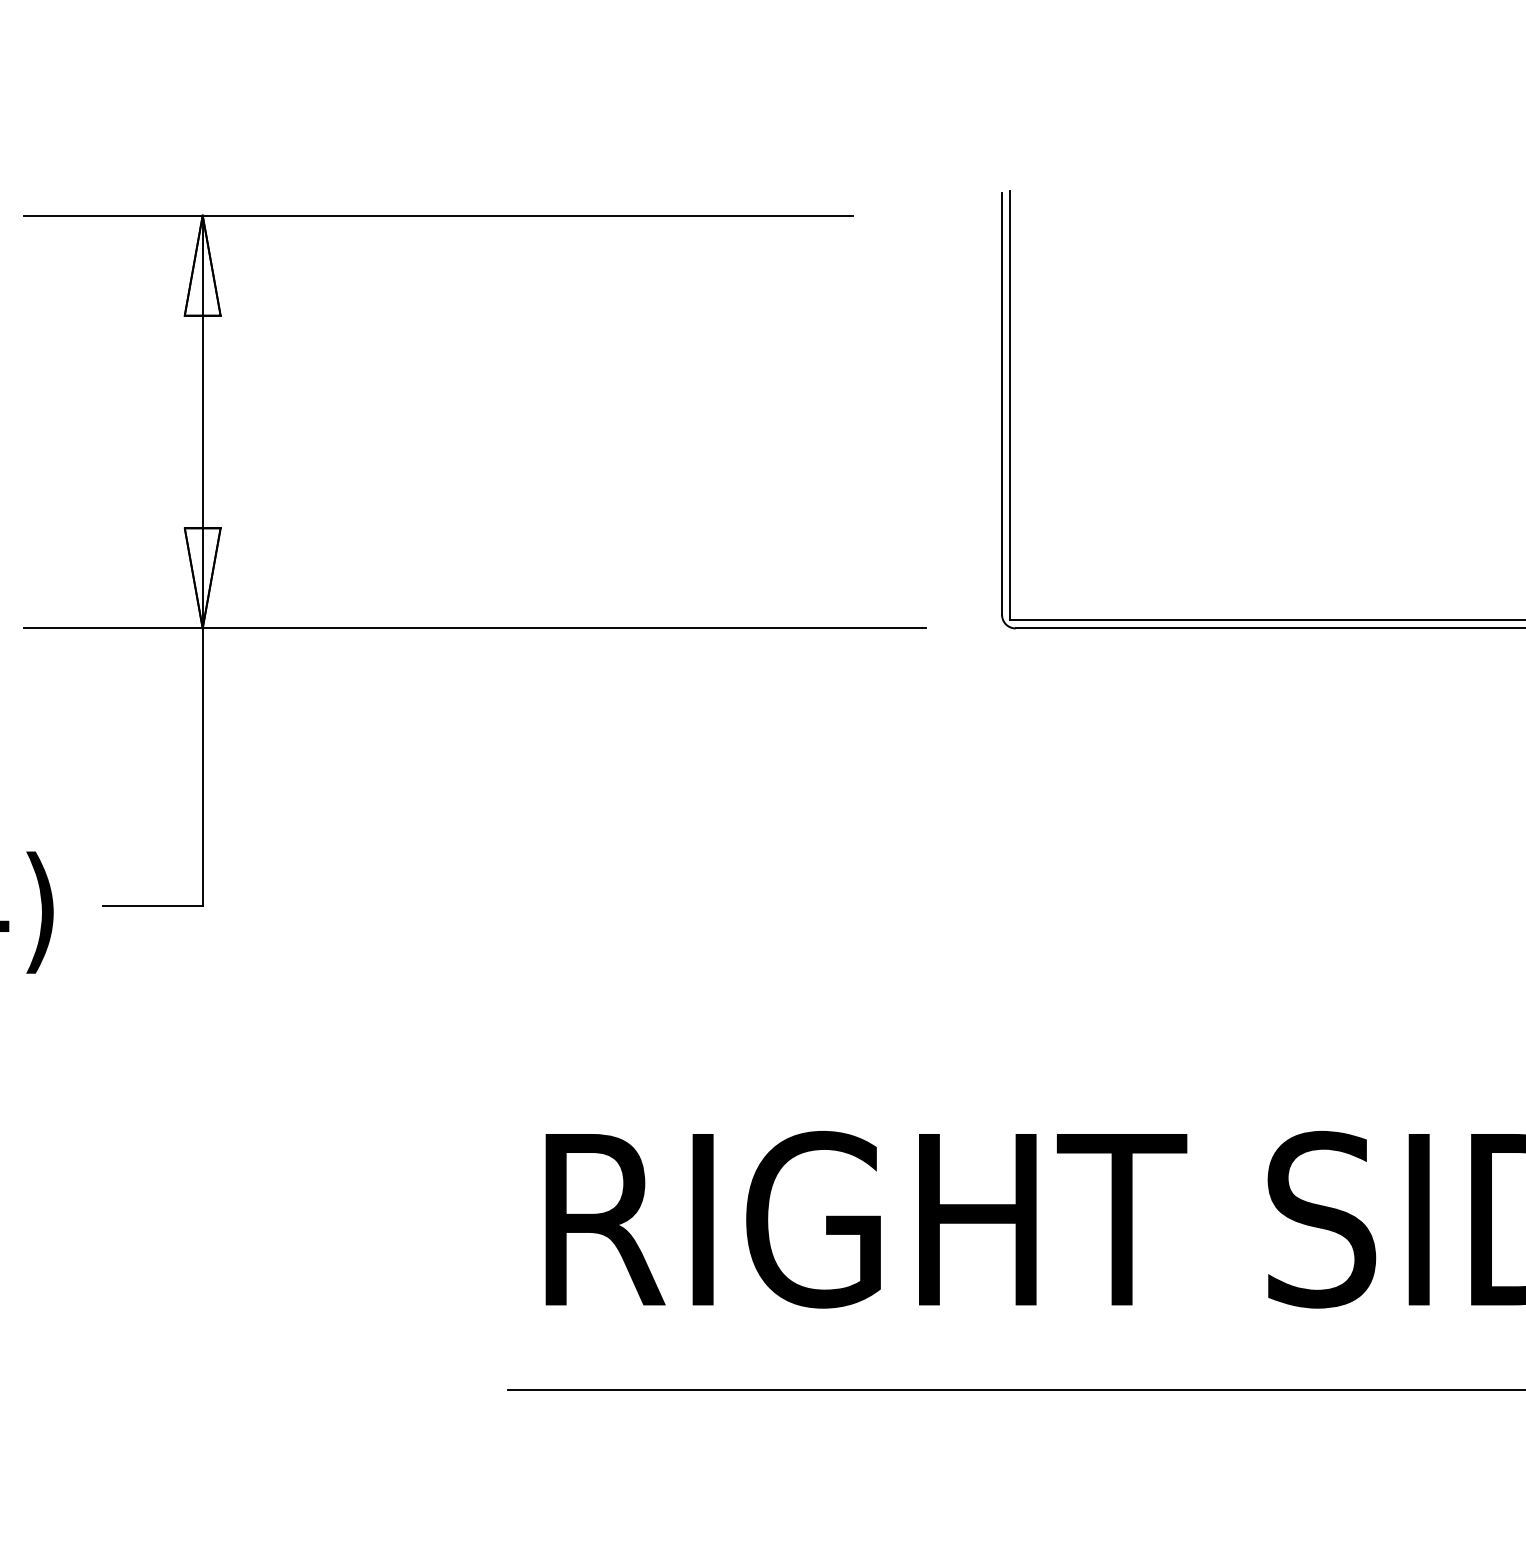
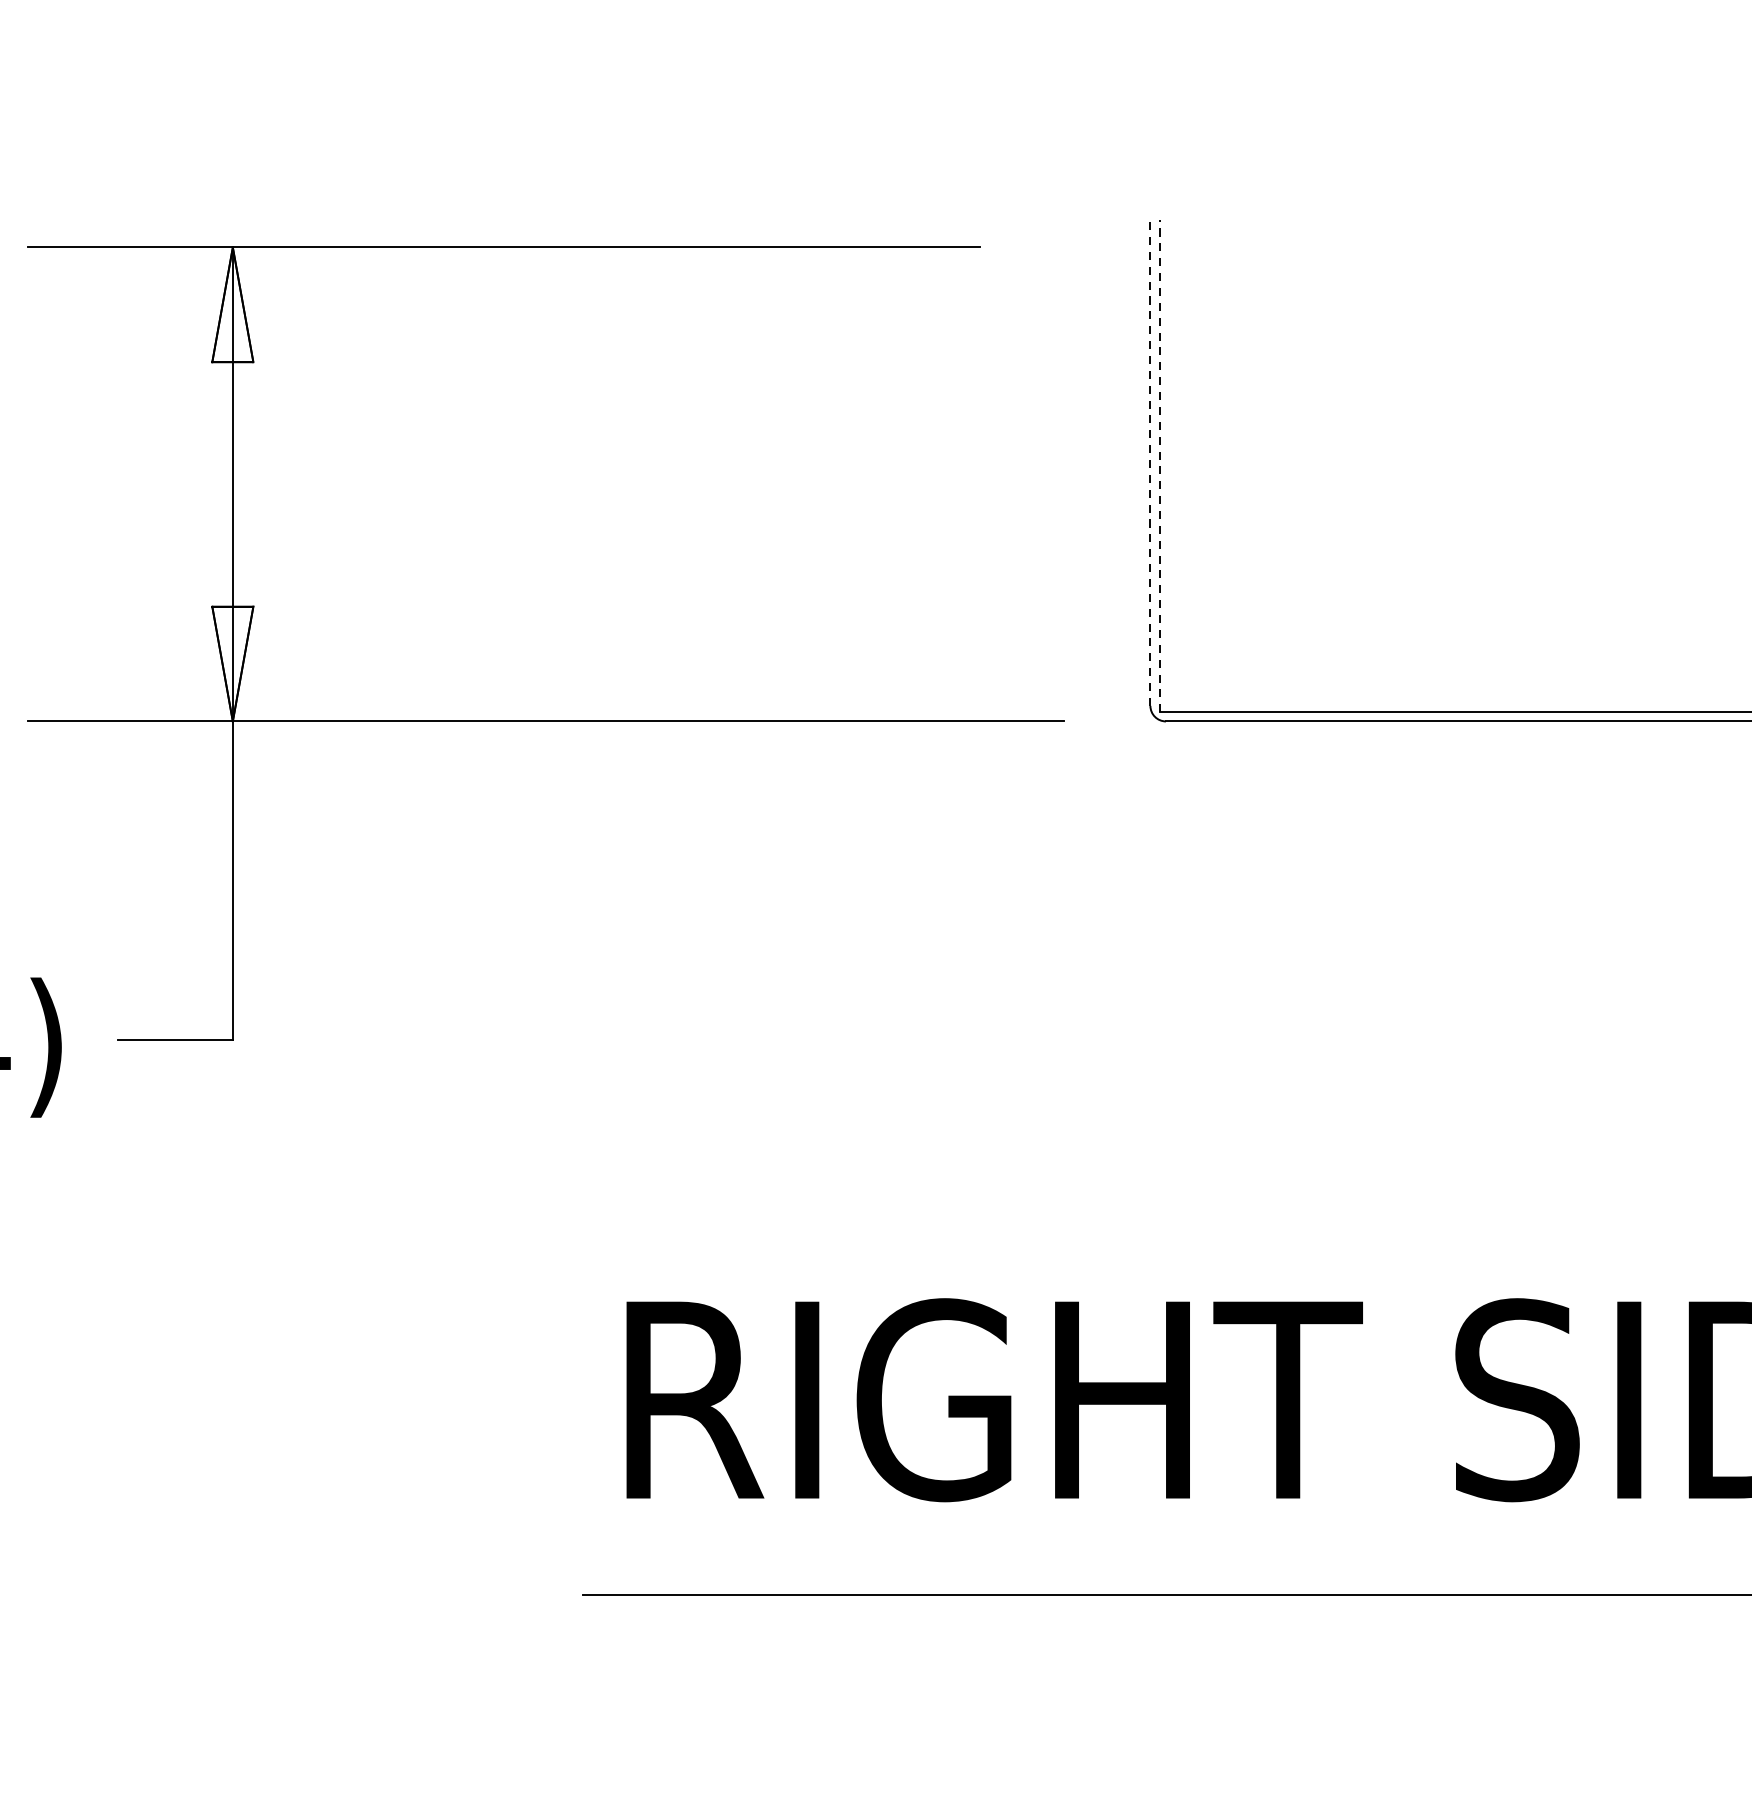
line: (1002, 404) -> (1150, 464), solid -> dashed
line: (1010, 405) -> (1160, 465), solid -> dashed

